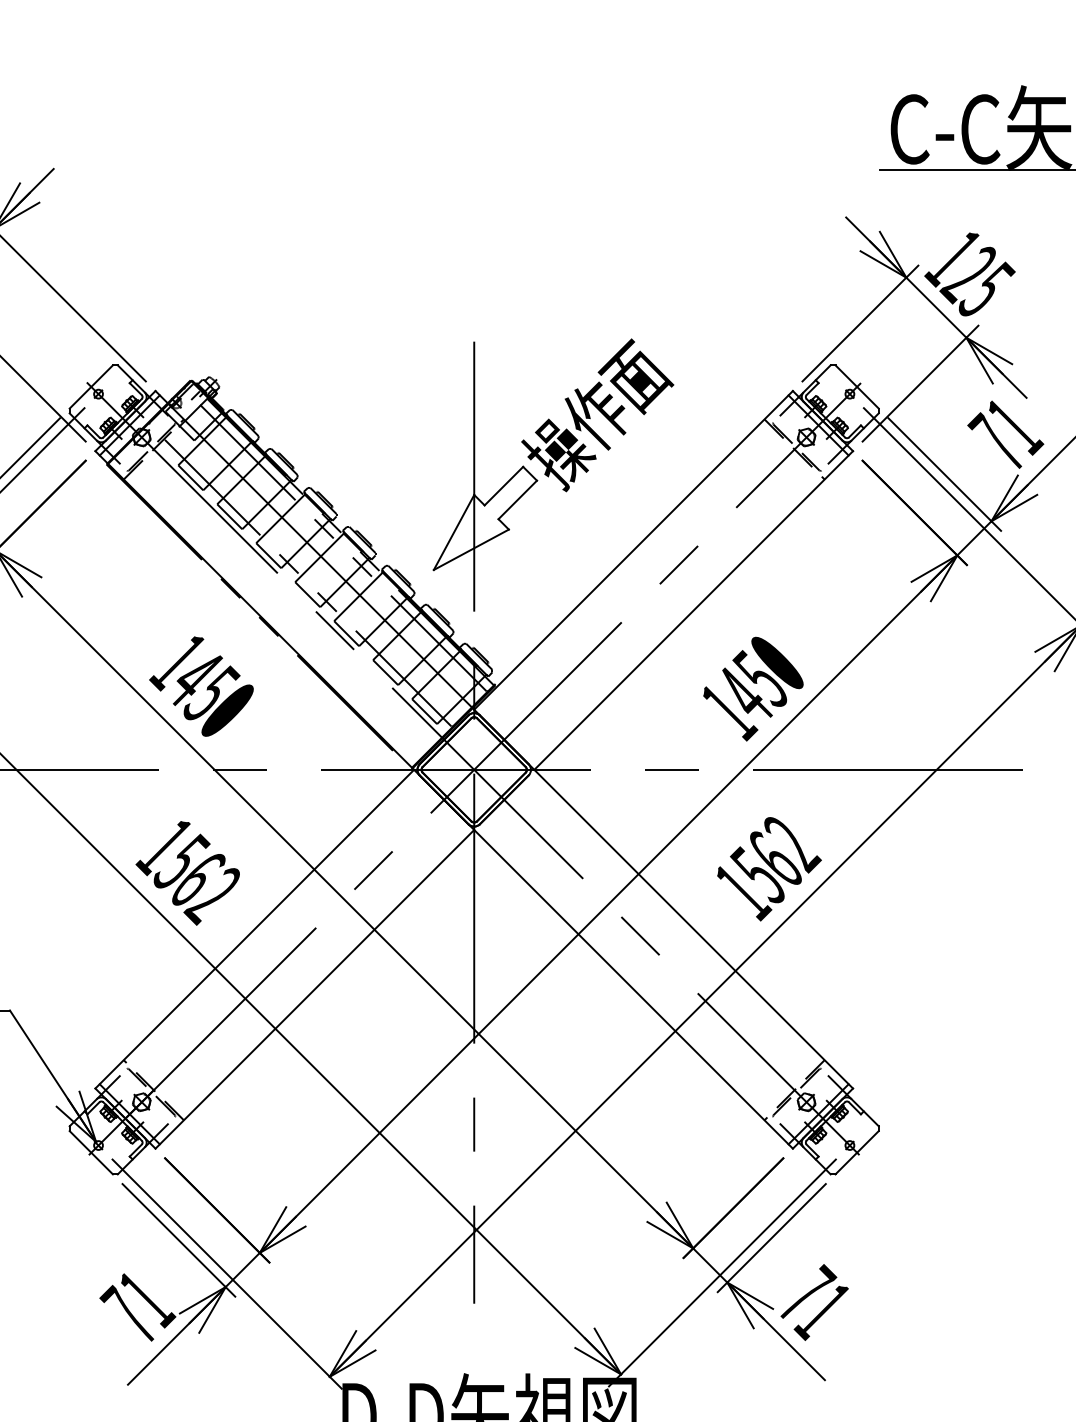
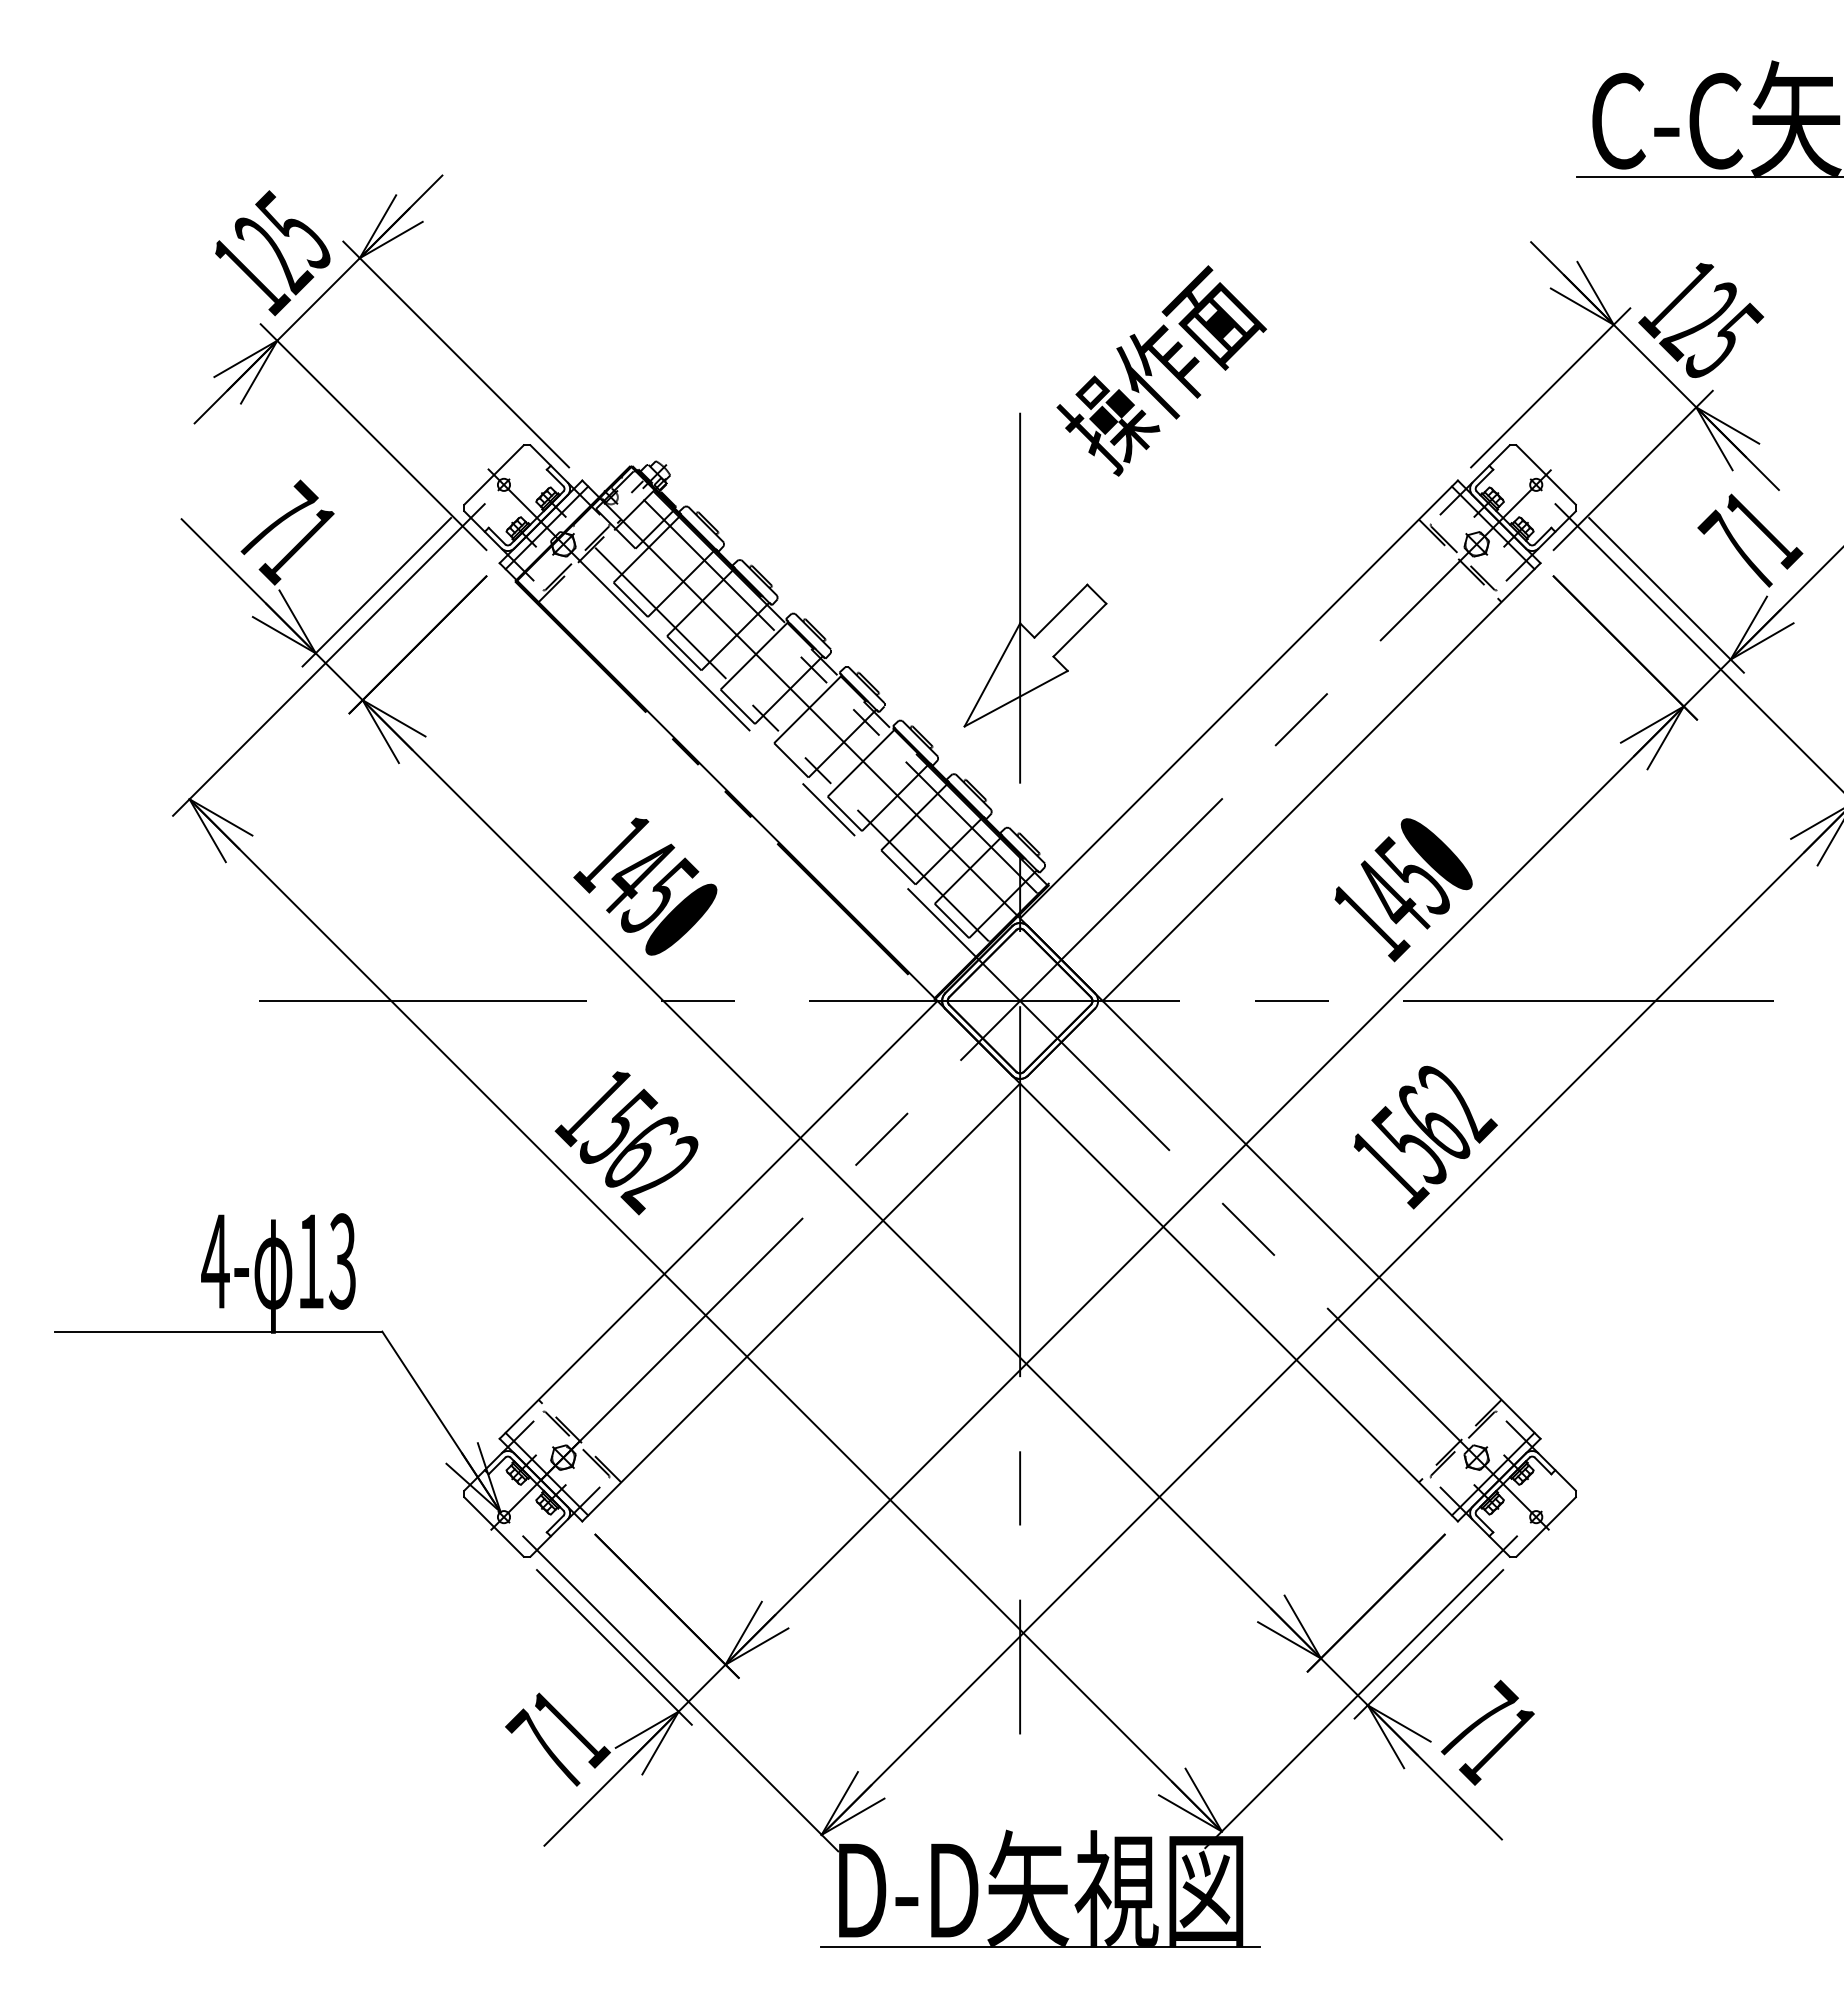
text: (597, 414) -> (1161, 370), moved

